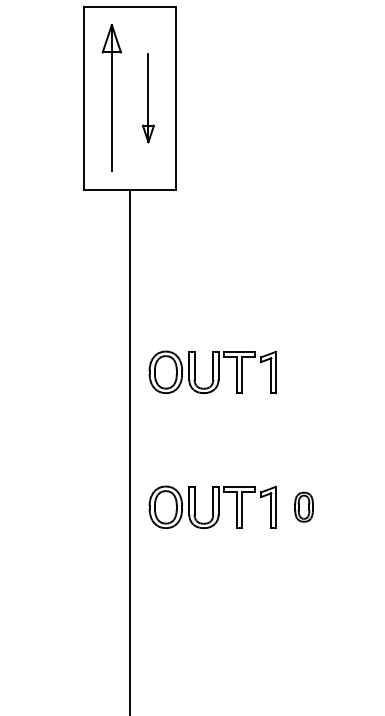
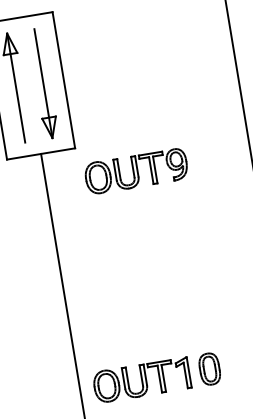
part: (148, 98) -> (43, 83), size x1.67
part: (250, 232) -> (136, 171), added
part: (212, 372) -> (124, 279), removed
part: (303, 506) -> (209, 368), size x1.43

